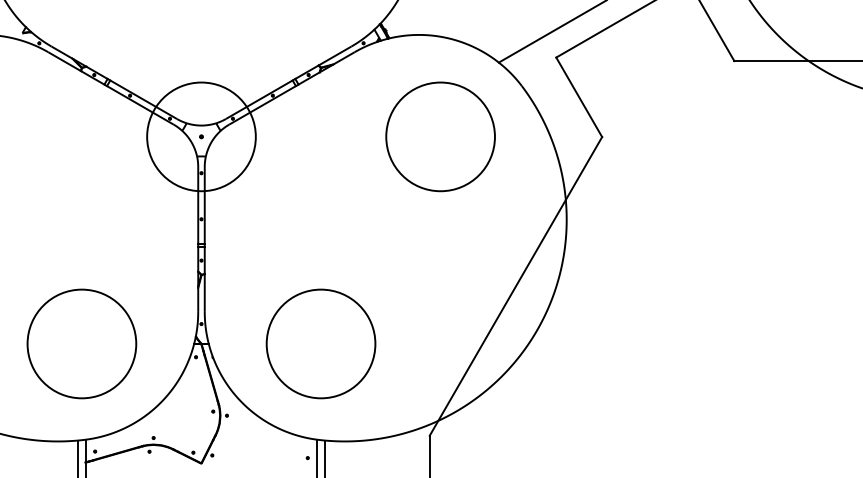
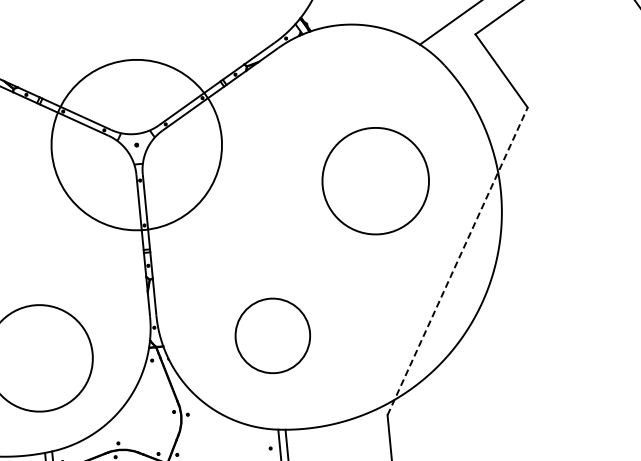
circle: (201, 136) -> (136, 144), size x1.6
circle: (440, 136) -> (375, 180), moved
line: (516, 285) -> (458, 260), solid -> dashed
circle: (320, 343) -> (272, 335), size x0.7

